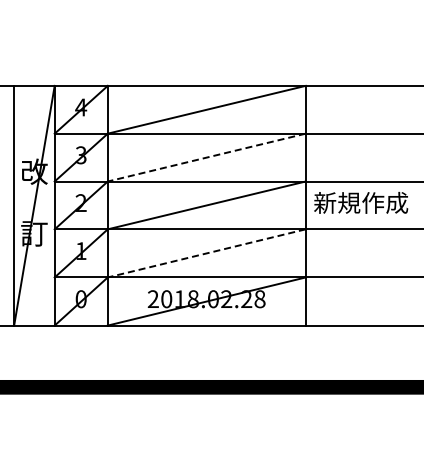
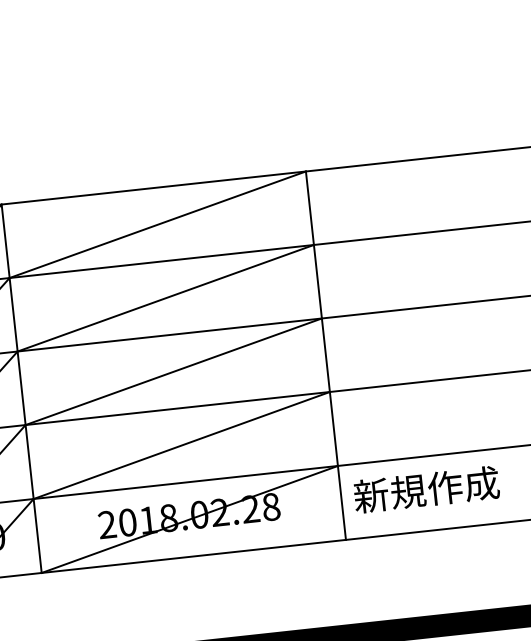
line: (206, 157) -> (165, 298), dashed -> solid
text: (361, 202) -> (427, 488), moved
line: (206, 253) -> (181, 445), dashed -> solid

